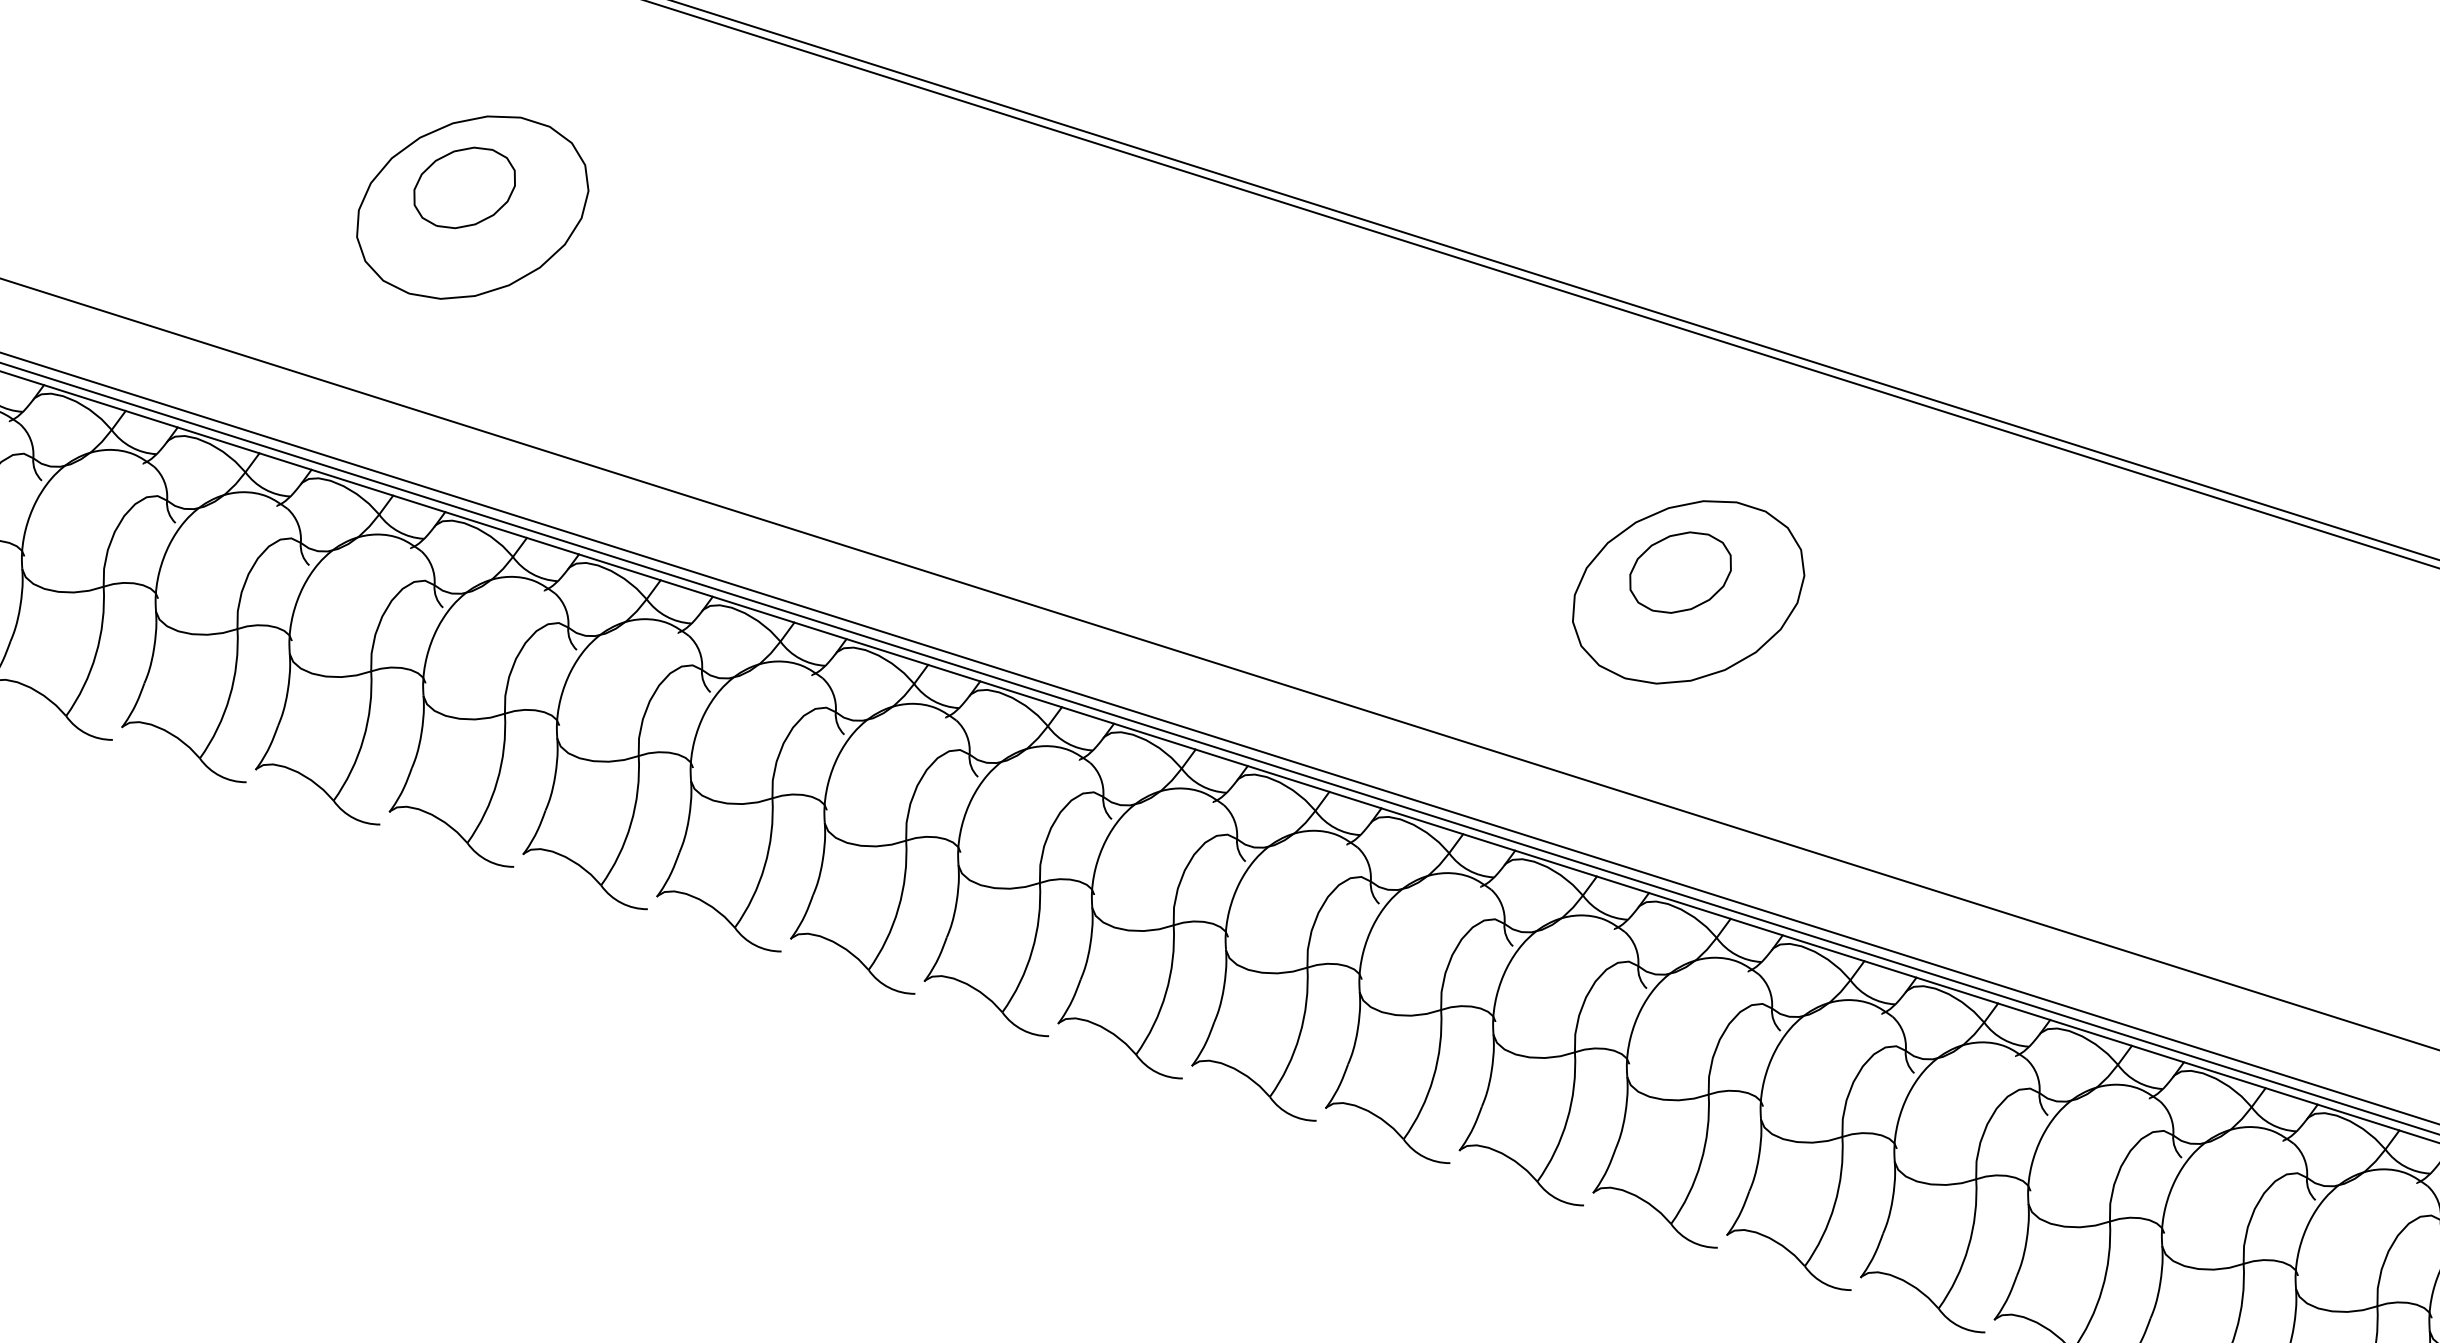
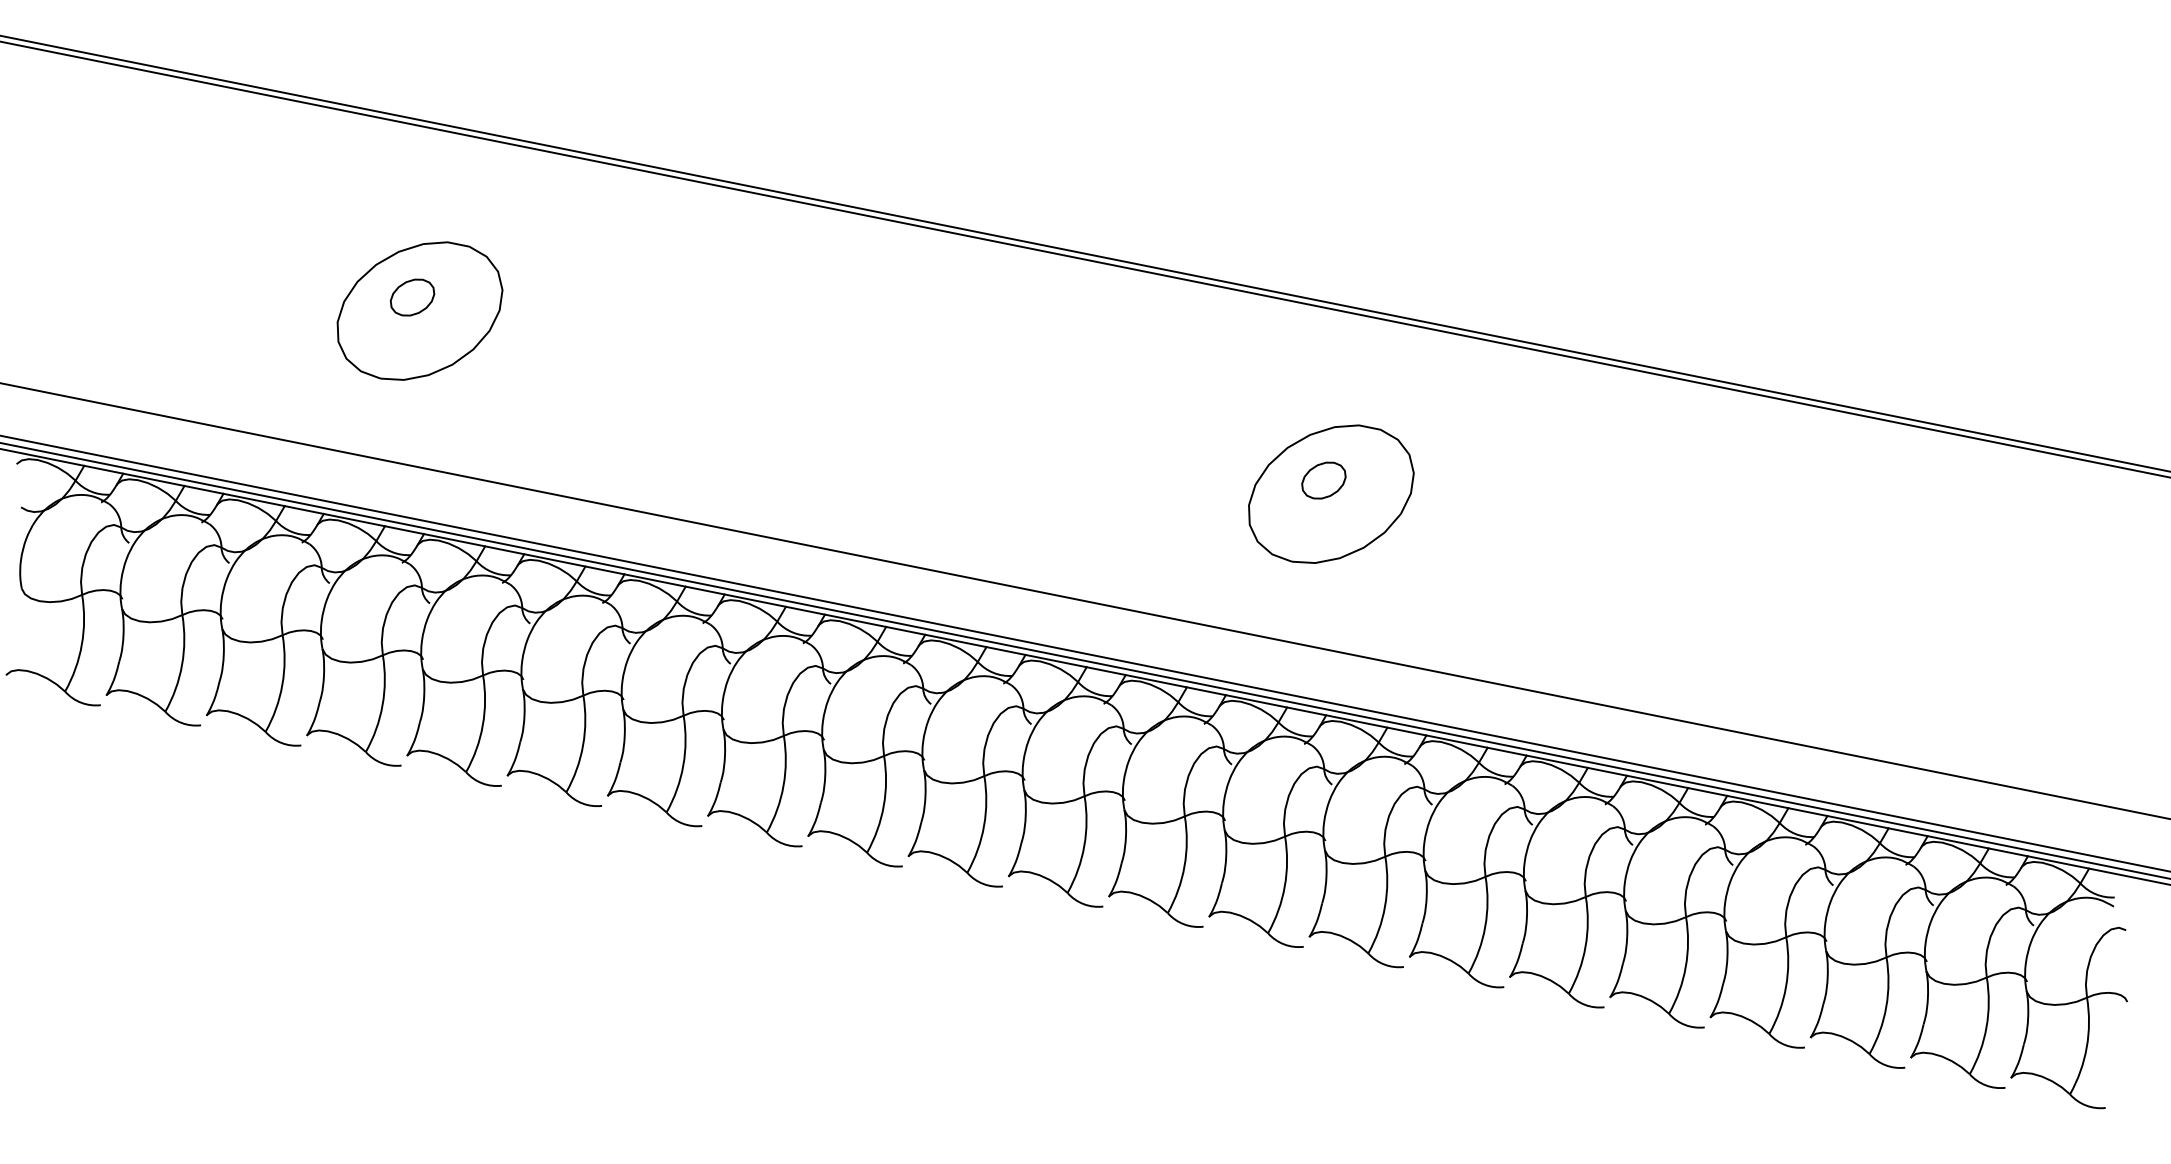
part: (464, 187) -> (412, 297), size x0.6
part: (1680, 572) -> (1323, 480), size x0.6

